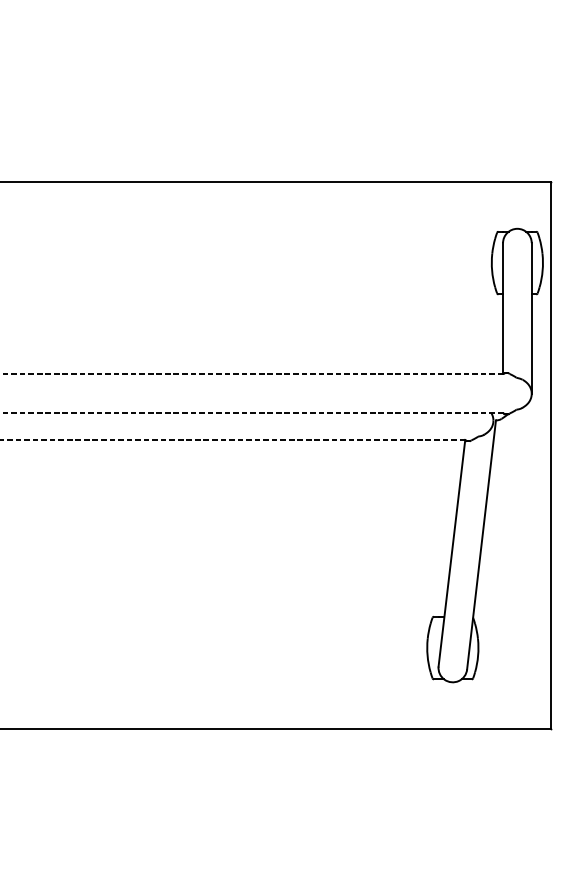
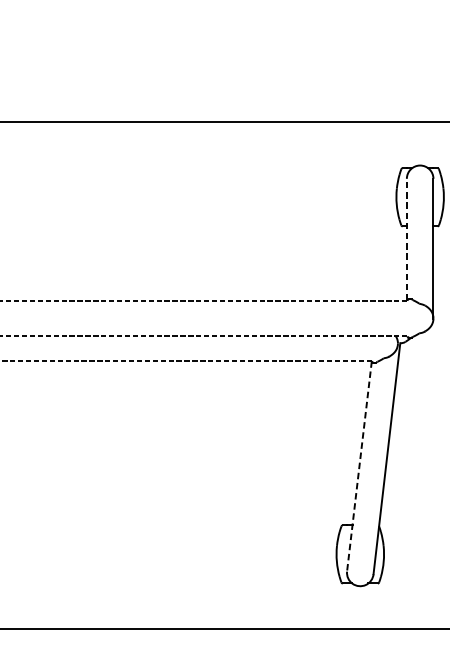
line: (503, 308) -> (407, 239), solid -> dashed
line: (451, 553) -> (359, 466), solid -> dashed

